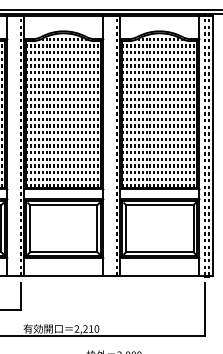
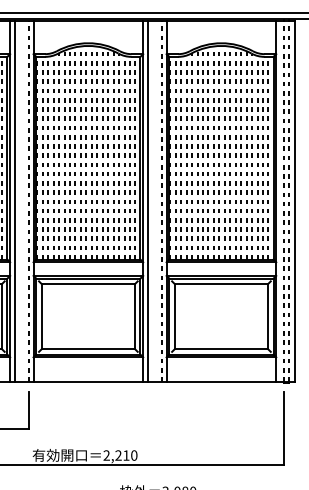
line: (10, 145) -> (14, 201), added
line: (106, 145) -> (147, 201), added

